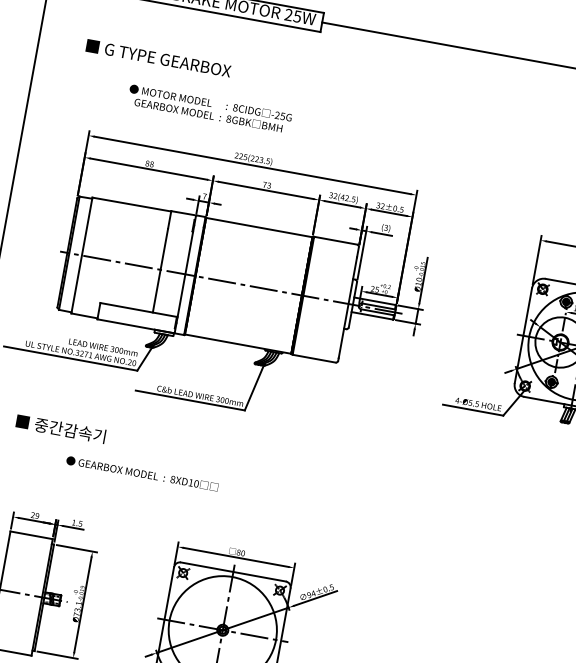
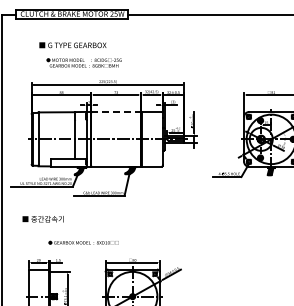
text: (157, 58) -> (72, 45), moved
line: (259, 228) -> (116, 112), solid -> dashed
text: (142, 473) -> (83, 242), moved

